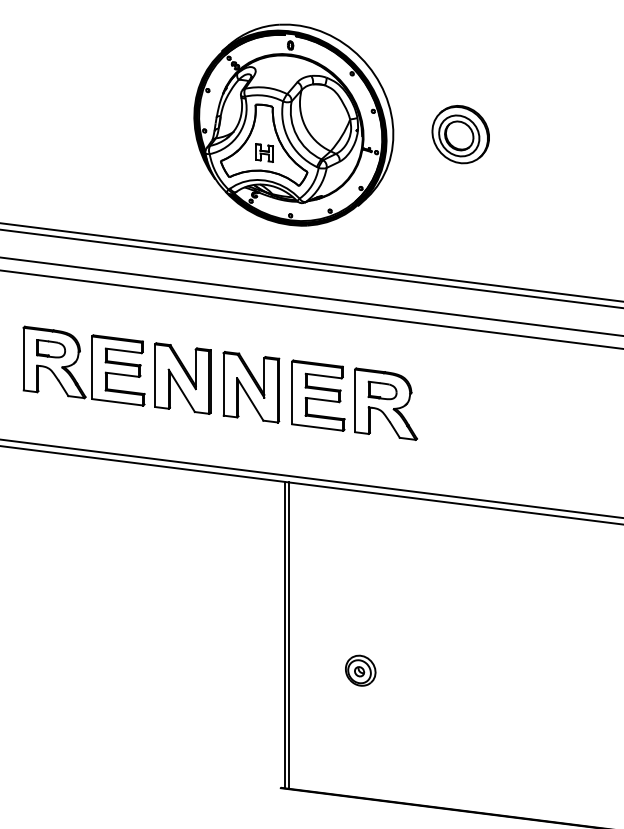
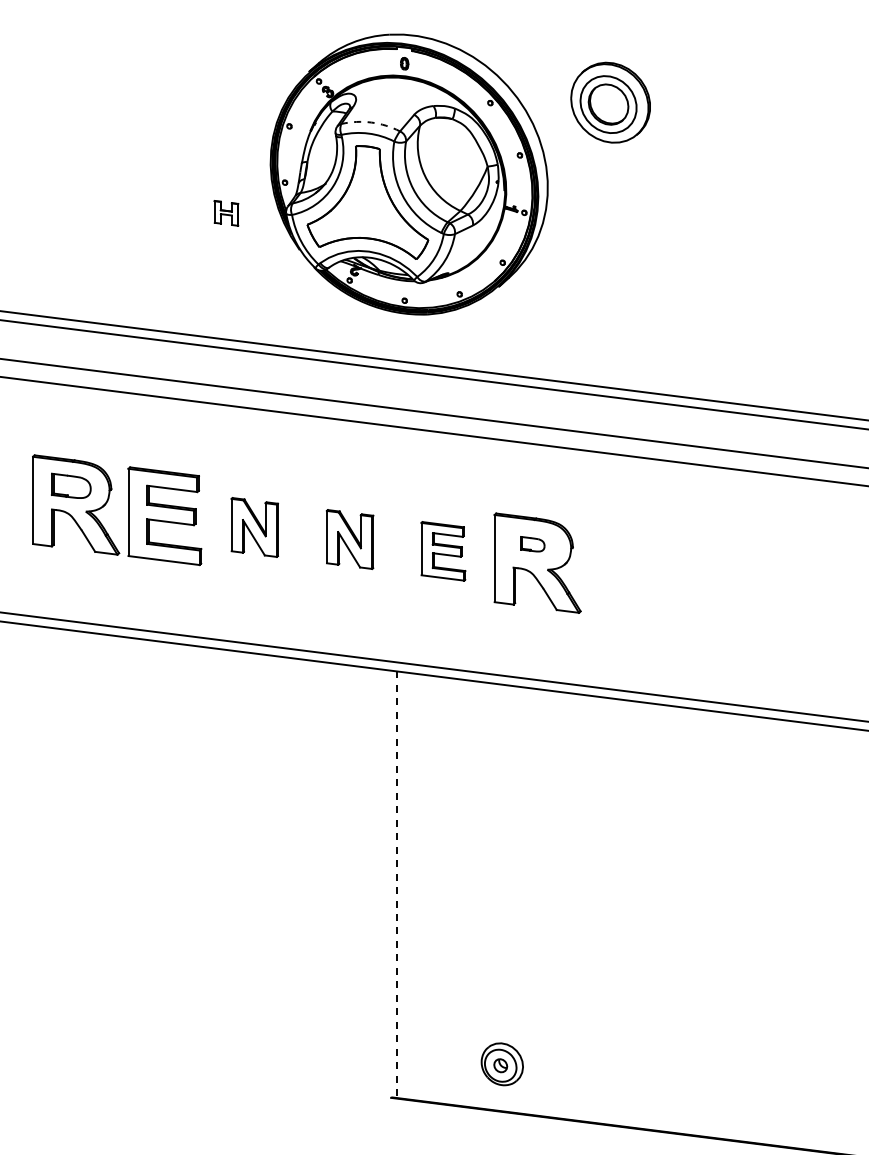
arc: (266, 87) -> (371, 122), solid -> dashed
part: (460, 134) -> (610, 102), moved
part: (264, 153) -> (226, 213), moved
part: (182, 378) -> (254, 527), size x0.6
part: (250, 387) -> (349, 539), size x0.6
part: (382, 390) -> (532, 544), size x0.6
part: (318, 395) -> (443, 551), size x0.6
line: (285, 635) -> (397, 885), solid -> dashed
line: (289, 635) -> (403, 885), removed
part: (360, 670) -> (501, 1064), moved

